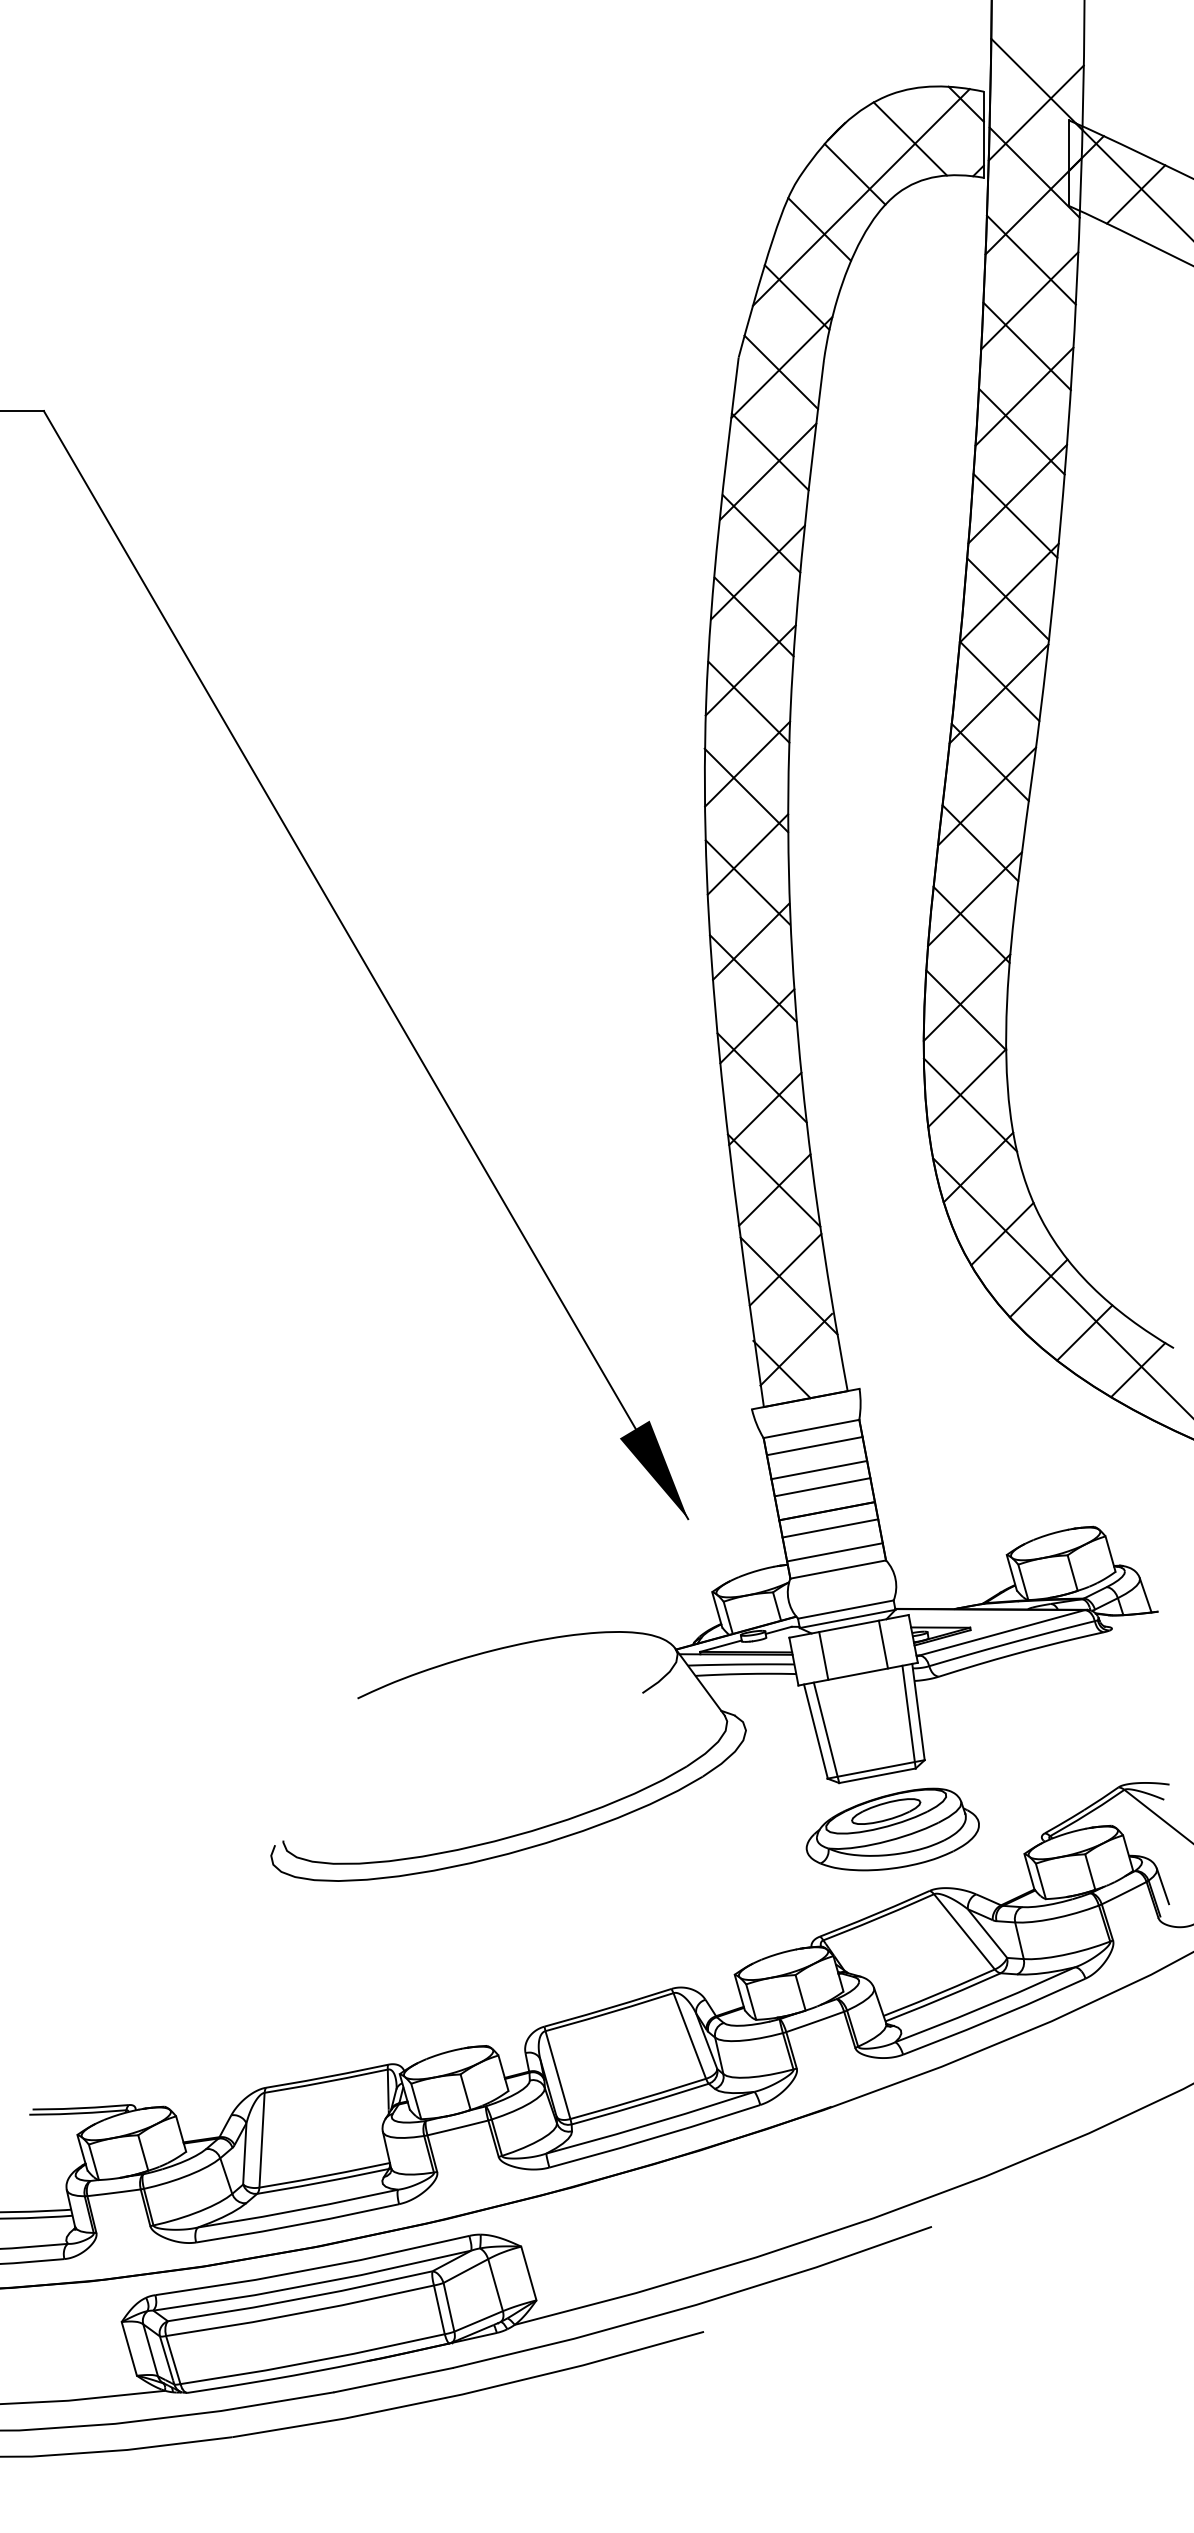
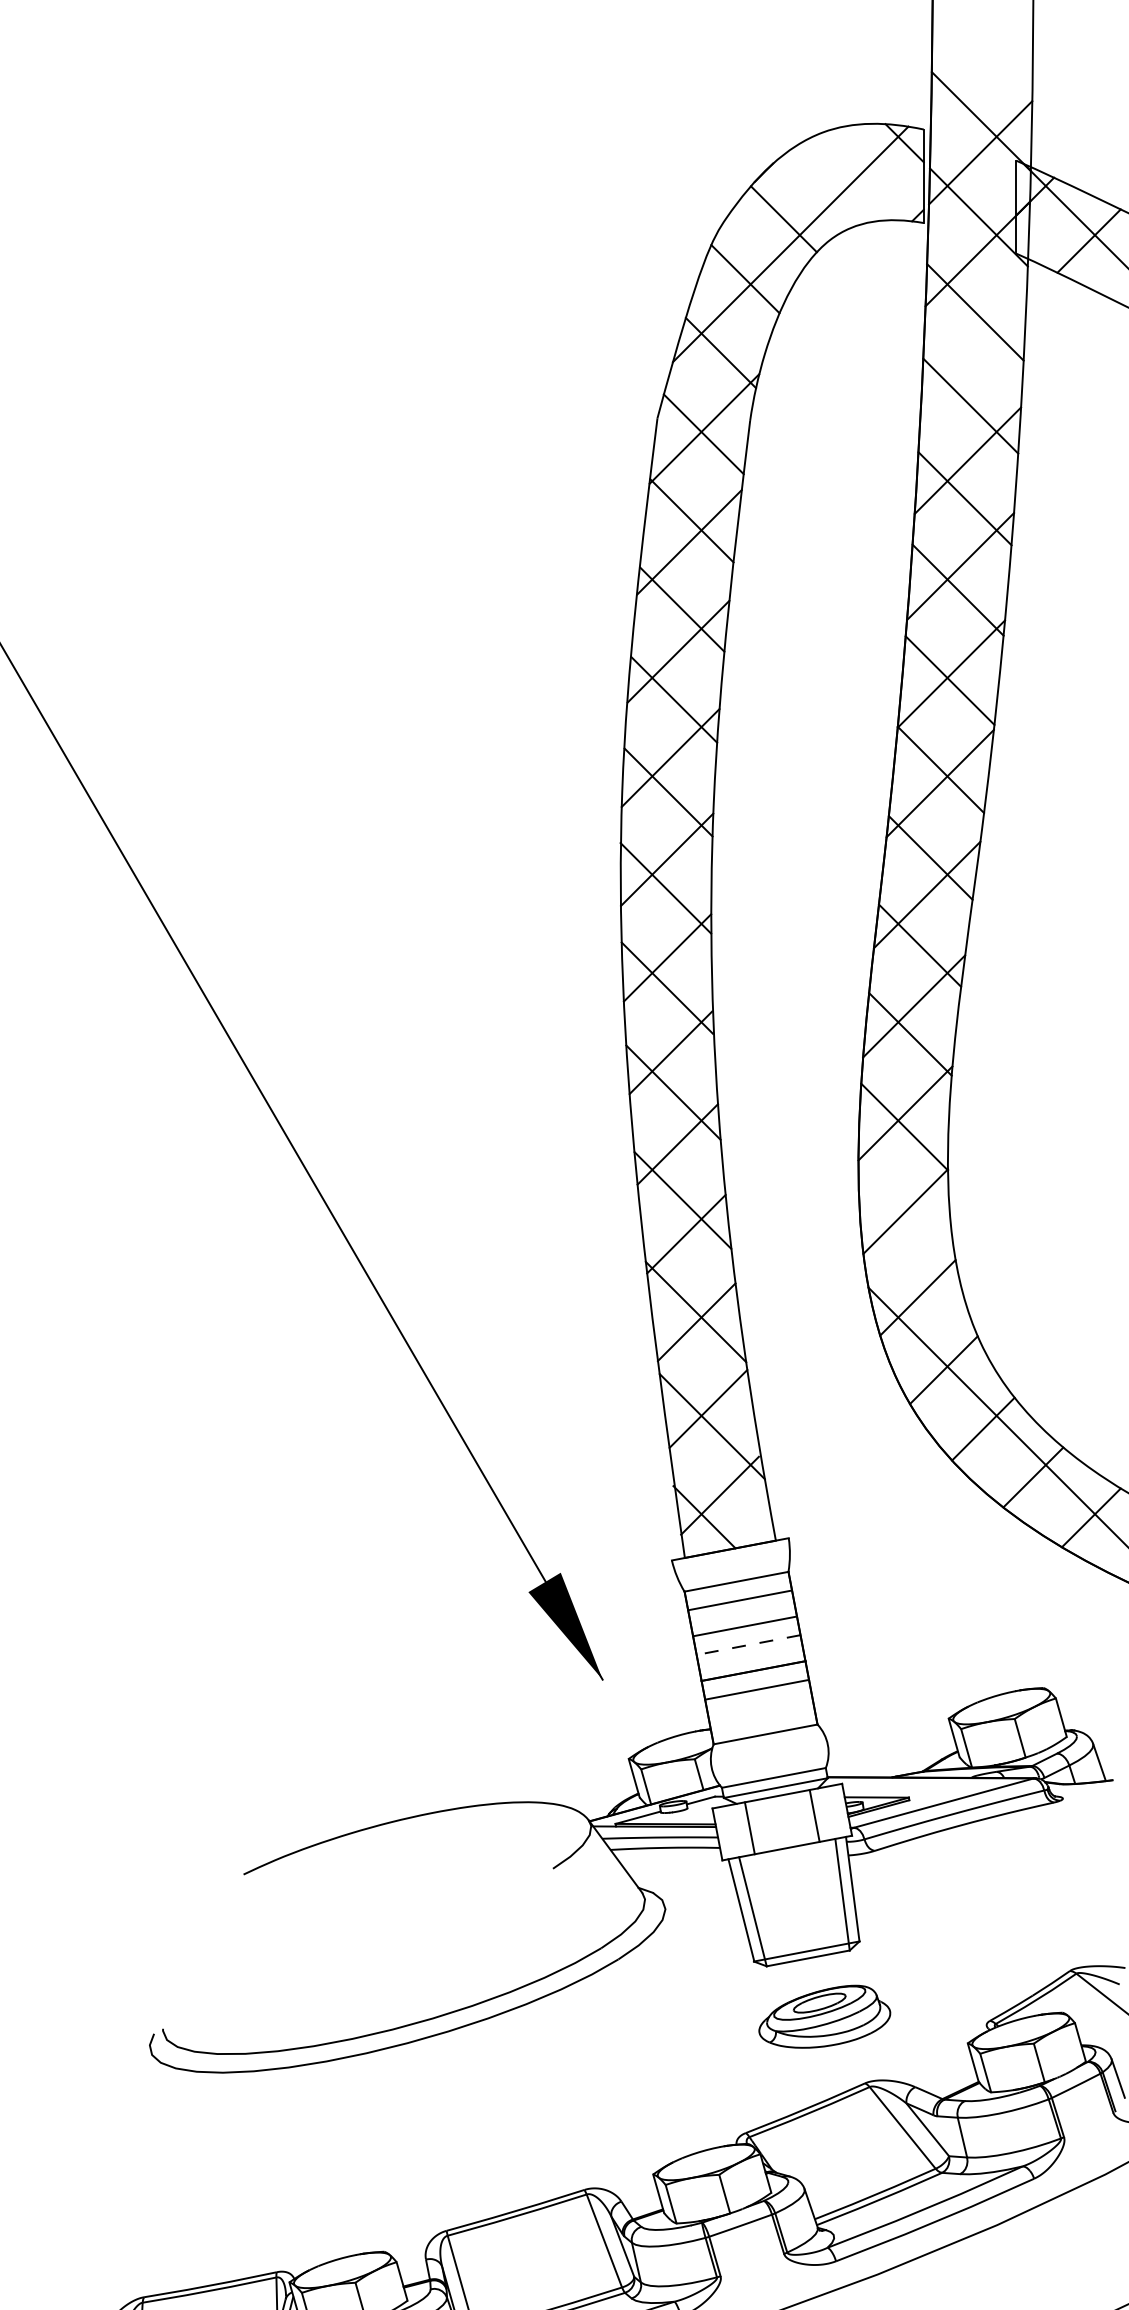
line: (909, 138) -> (843, 180), removed
line: (1029, 300) -> (973, 356), removed
line: (970, 1104) -> (909, 1229), removed
line: (822, 1487) -> (748, 1645), solid -> dashed
line: (834, 1552) -> (761, 1715), removed
part: (892, 1829) -> (824, 2016), size x0.7

